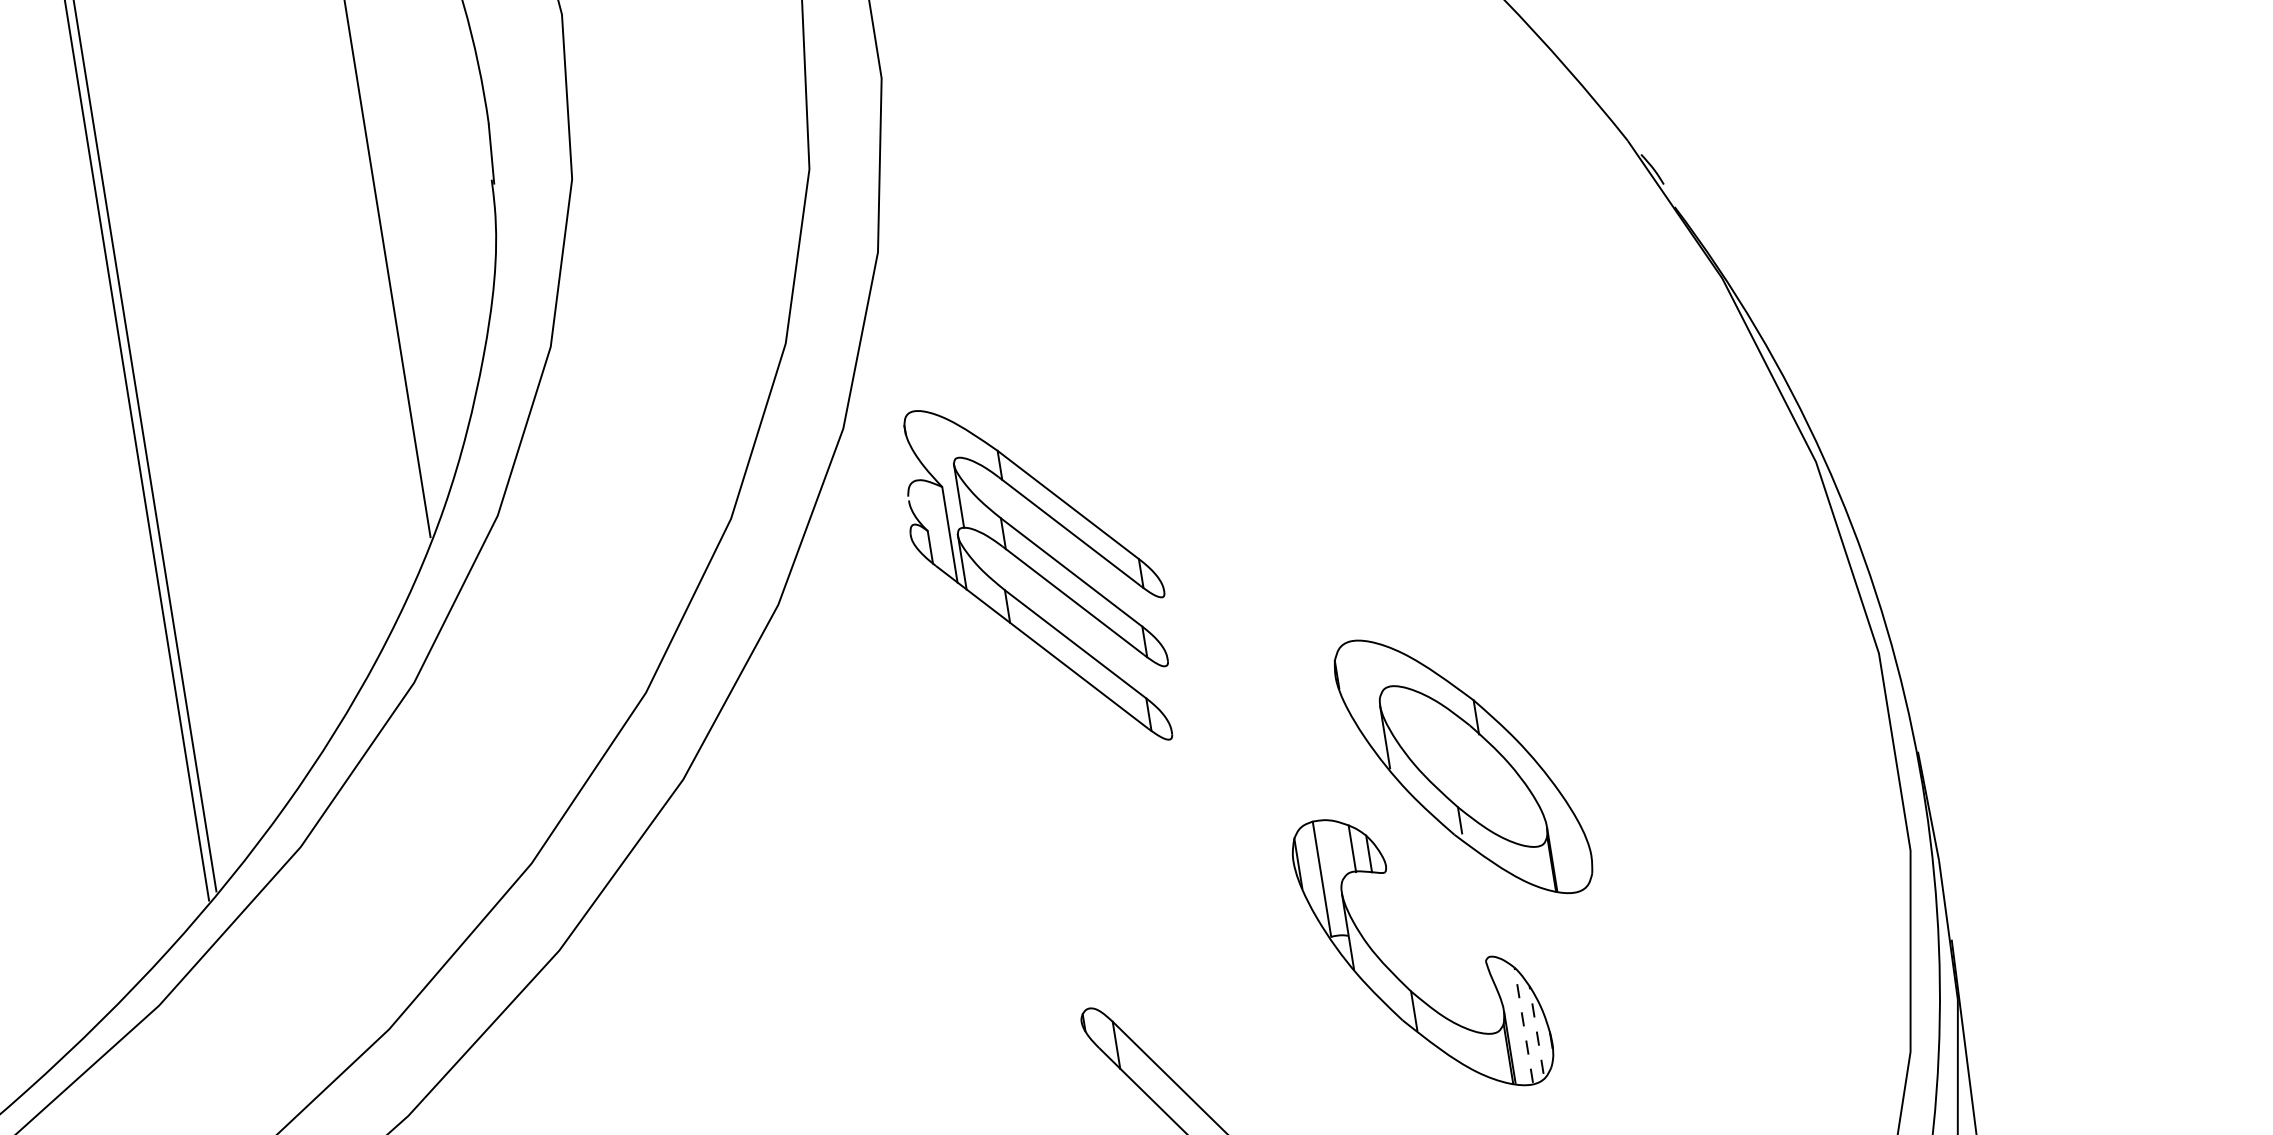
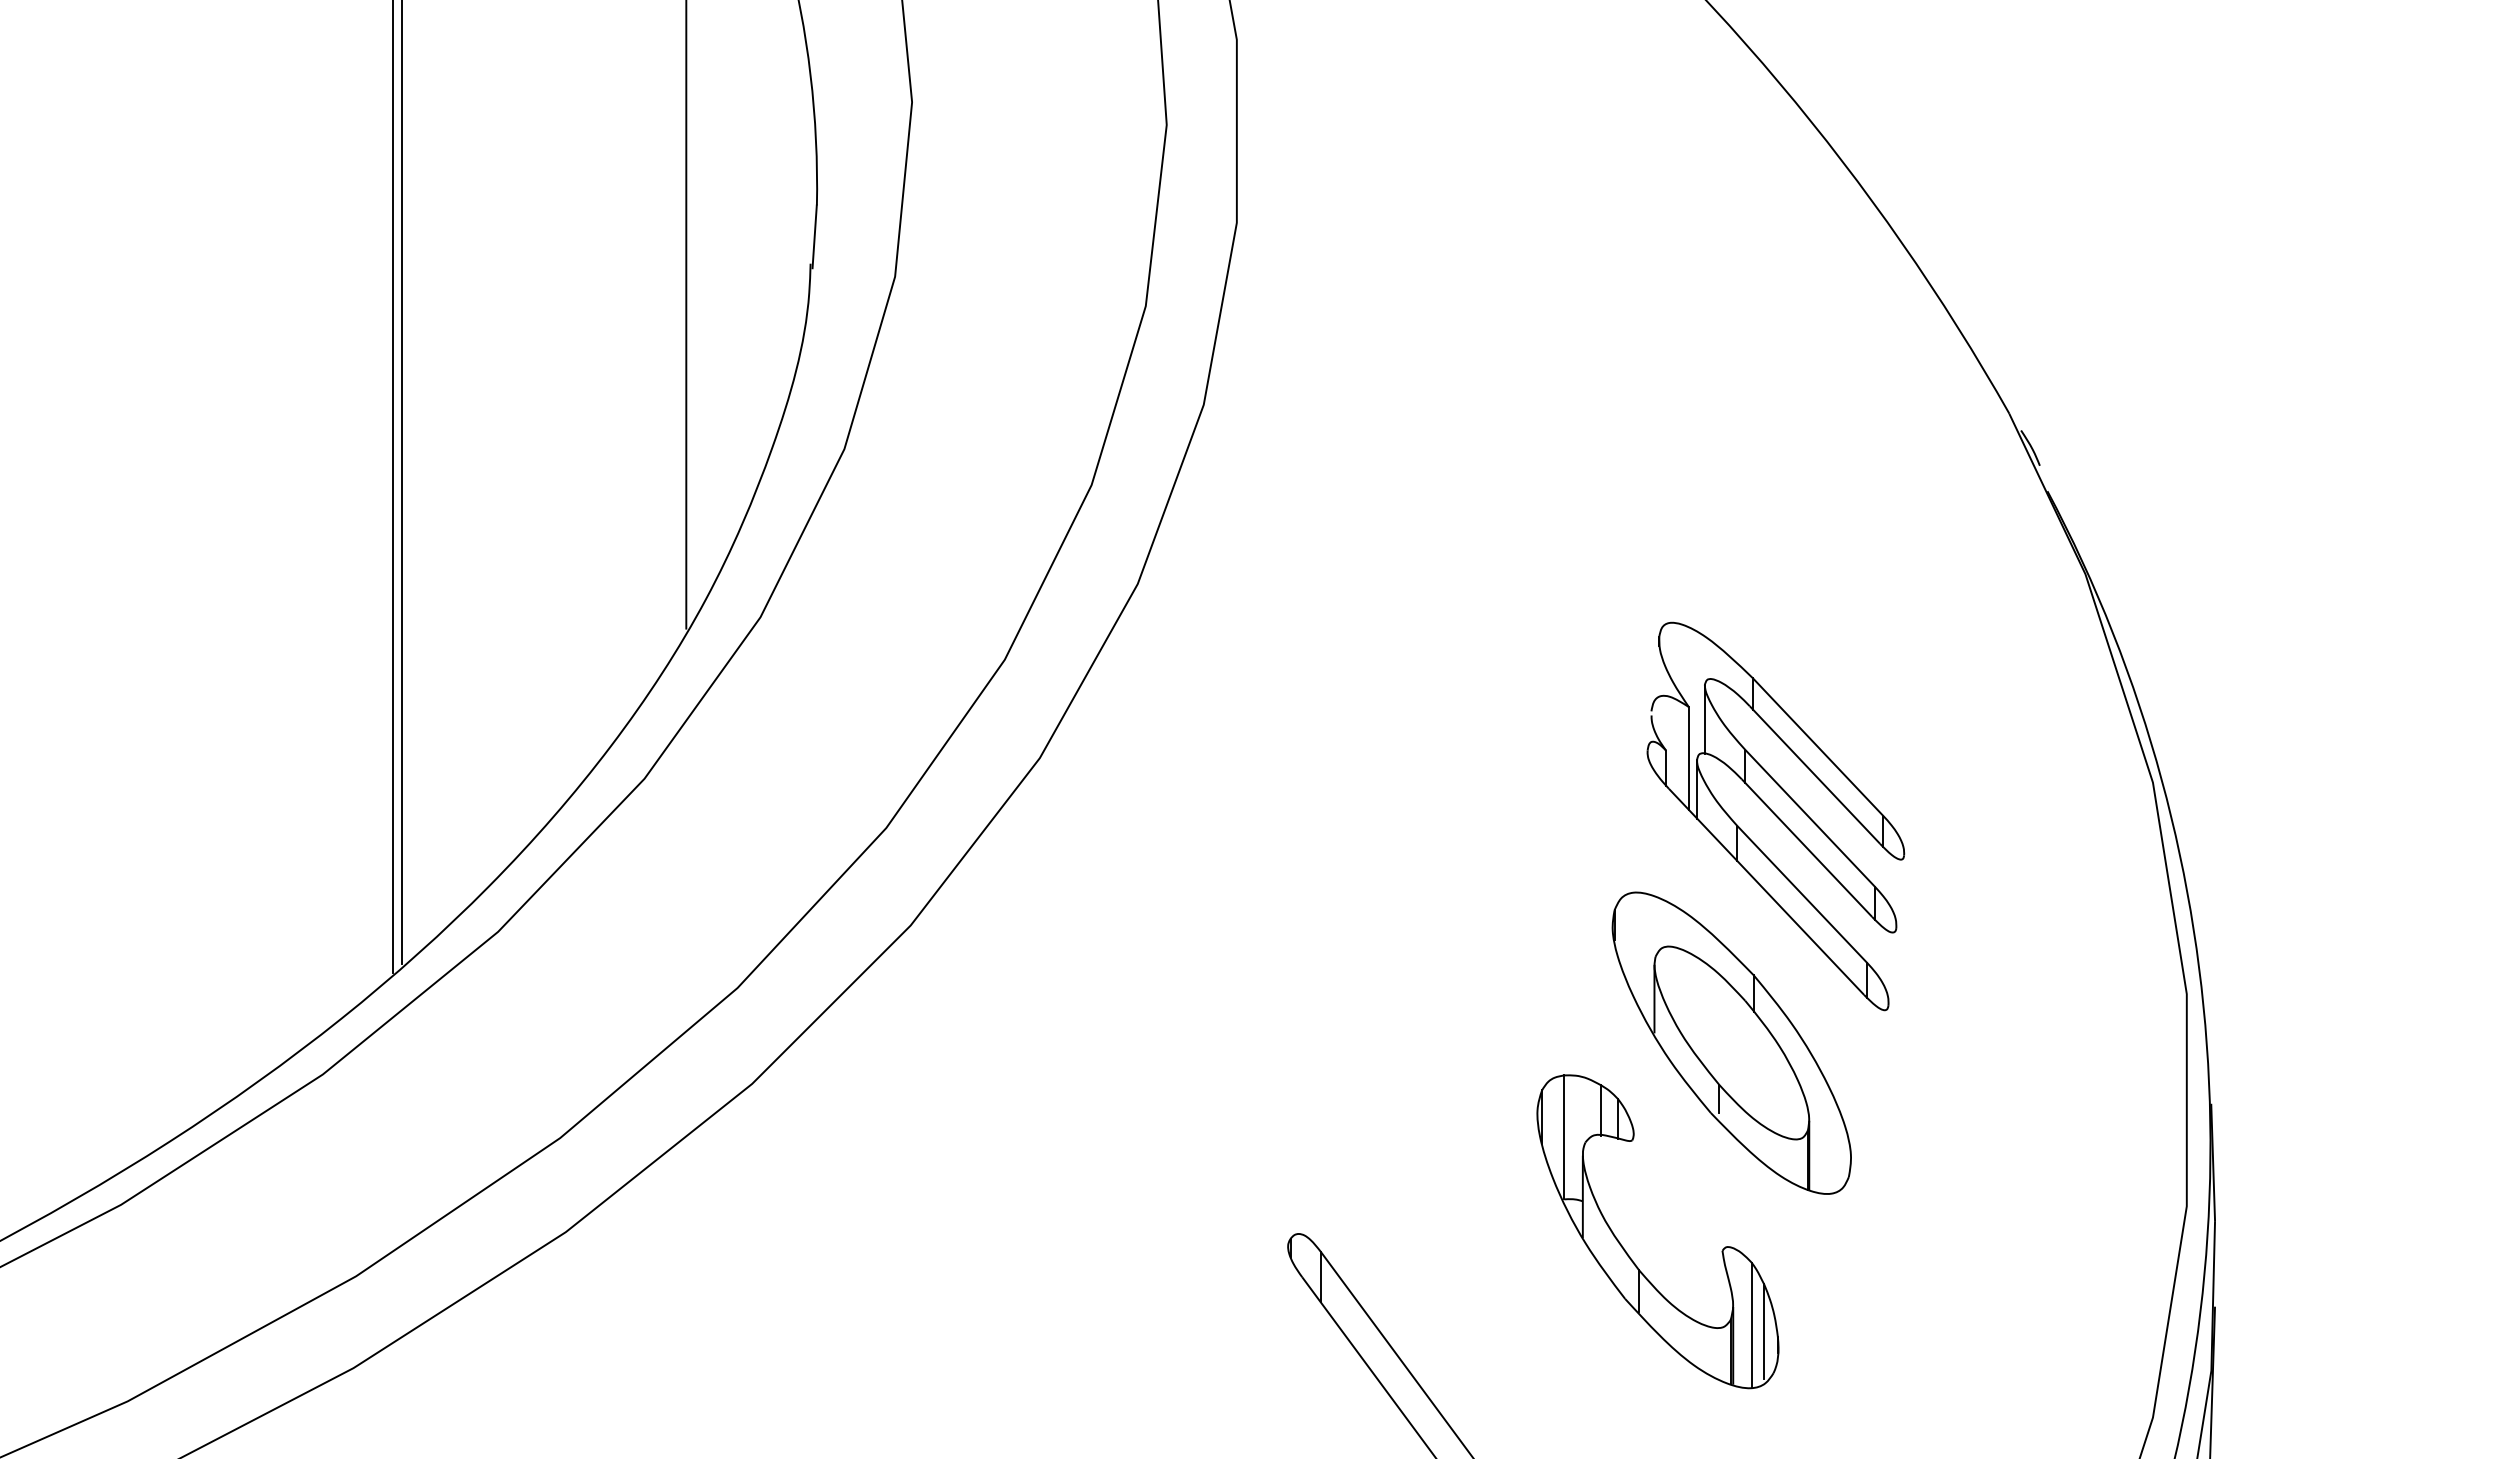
part: (1039, 575) -> (1775, 816), moved
line: (1523, 1025) -> (1751, 1324), dashed -> solid
line: (1536, 1029) -> (1764, 1331), dashed -> solid

